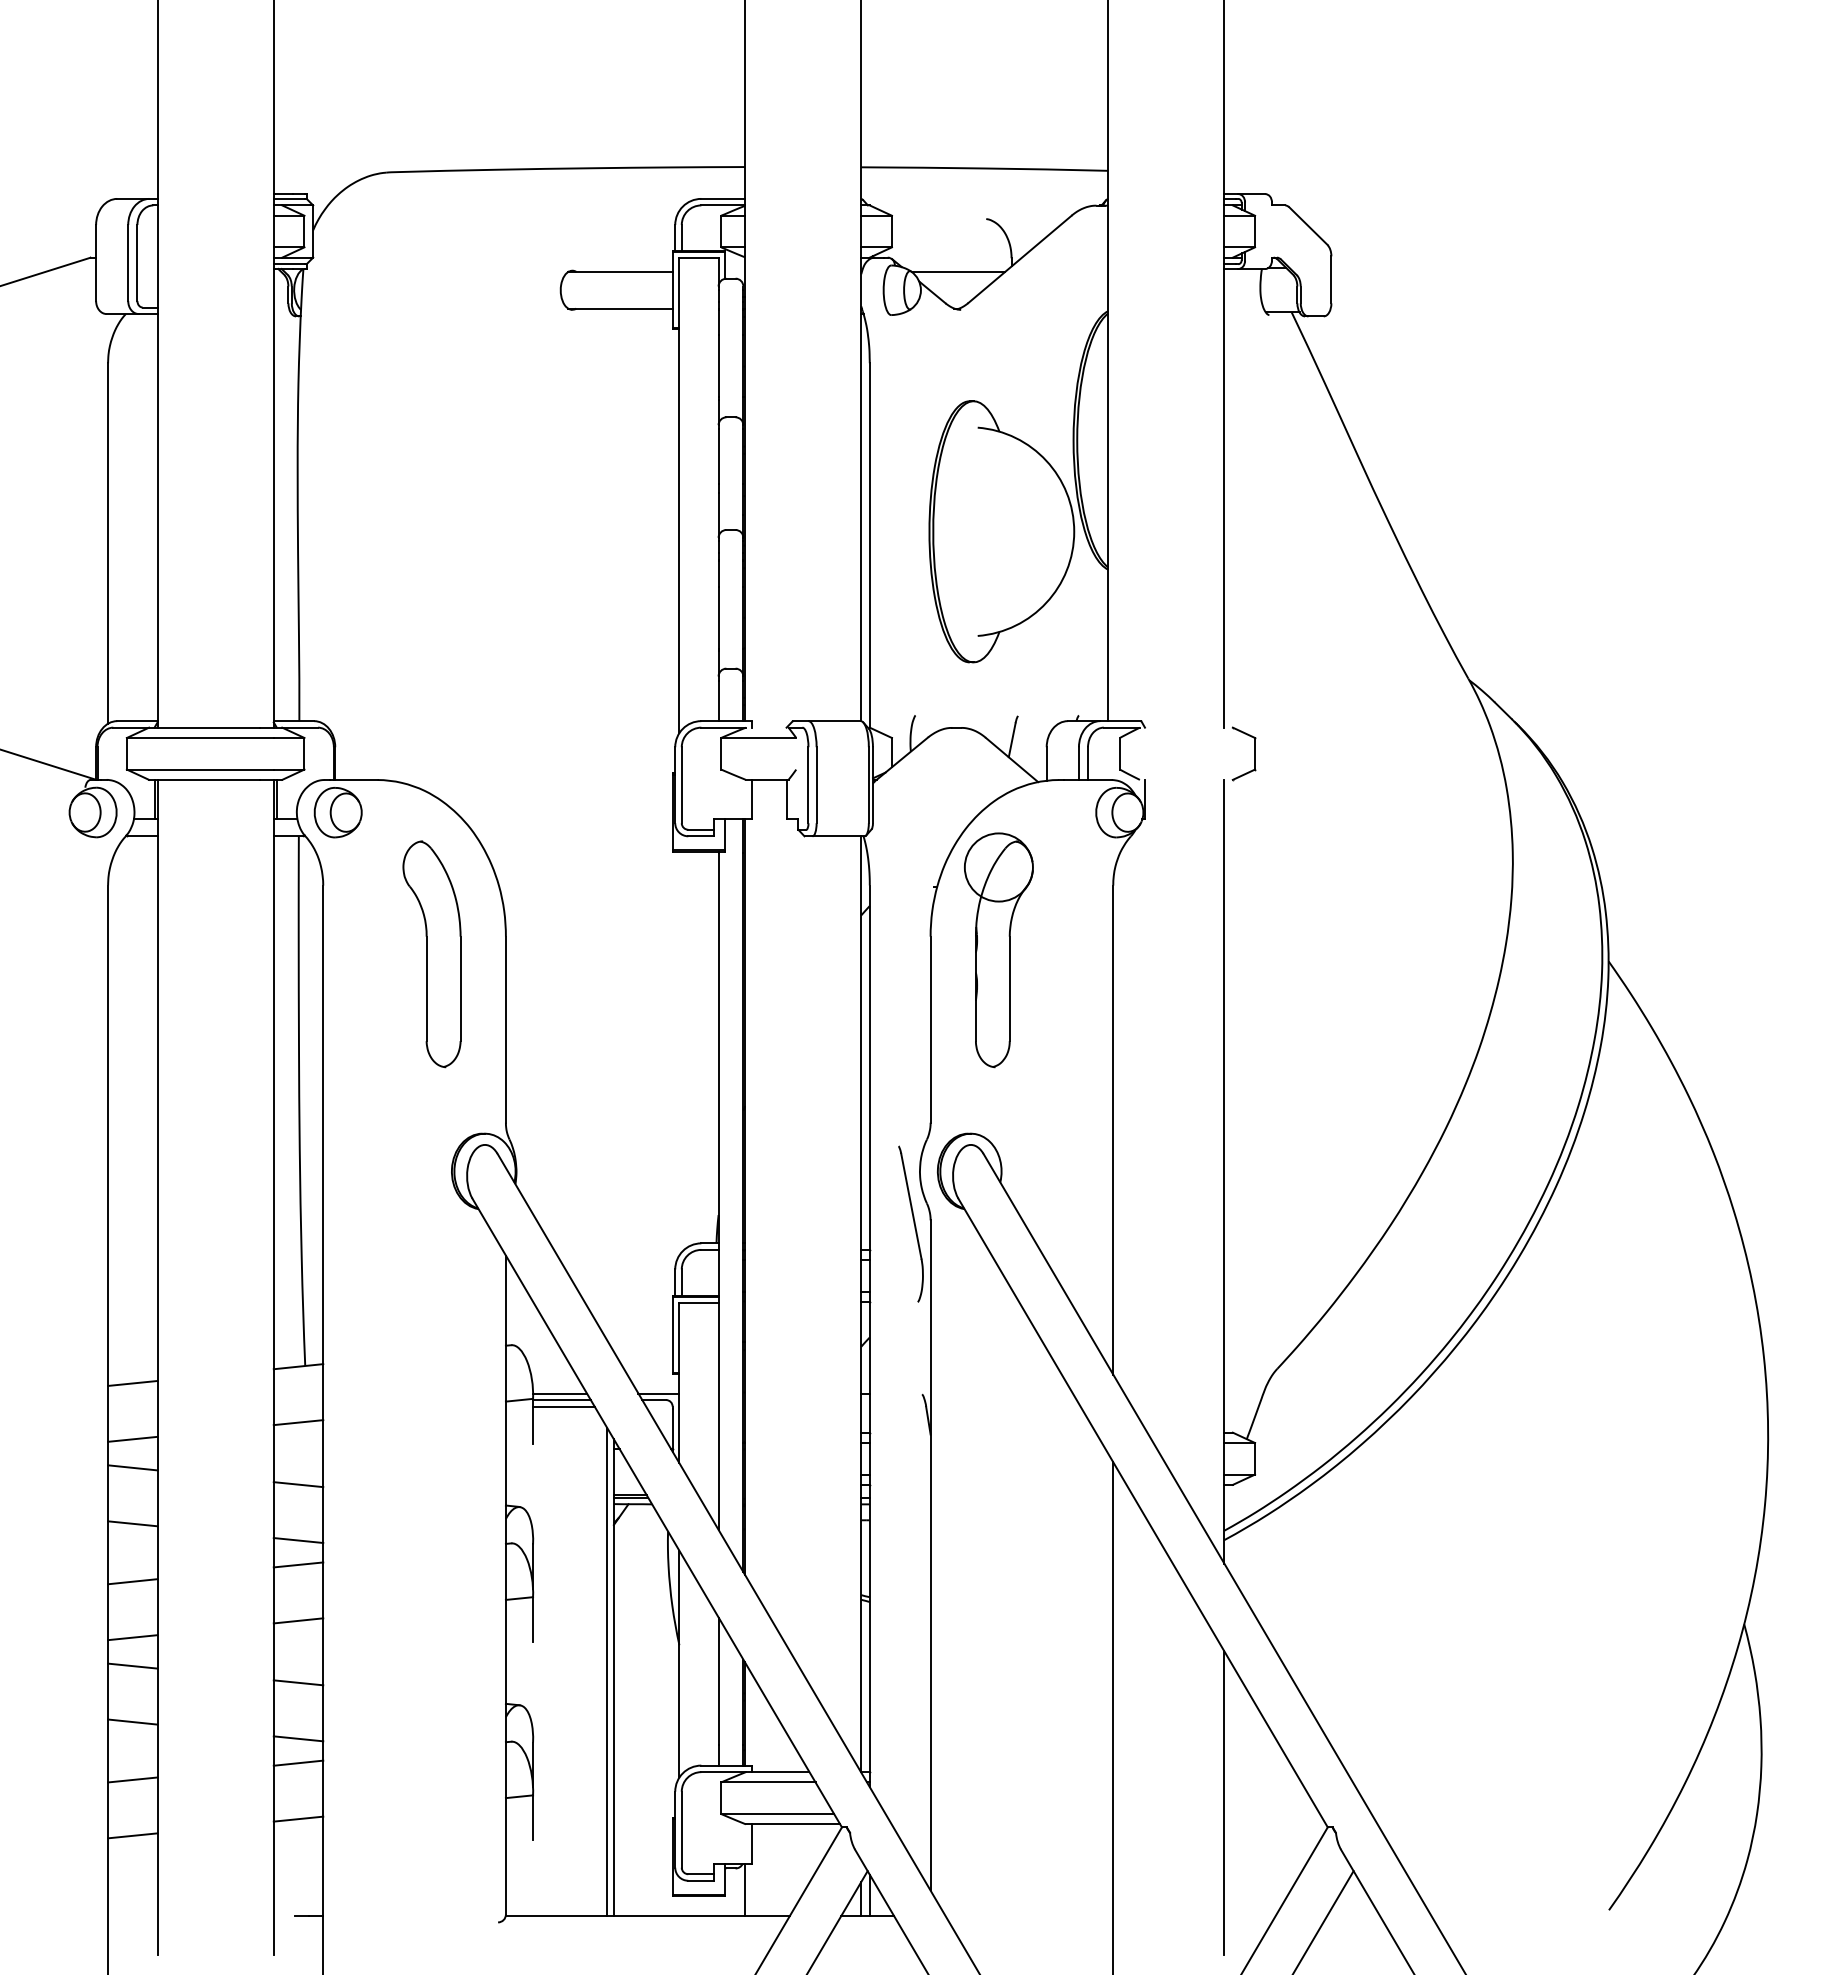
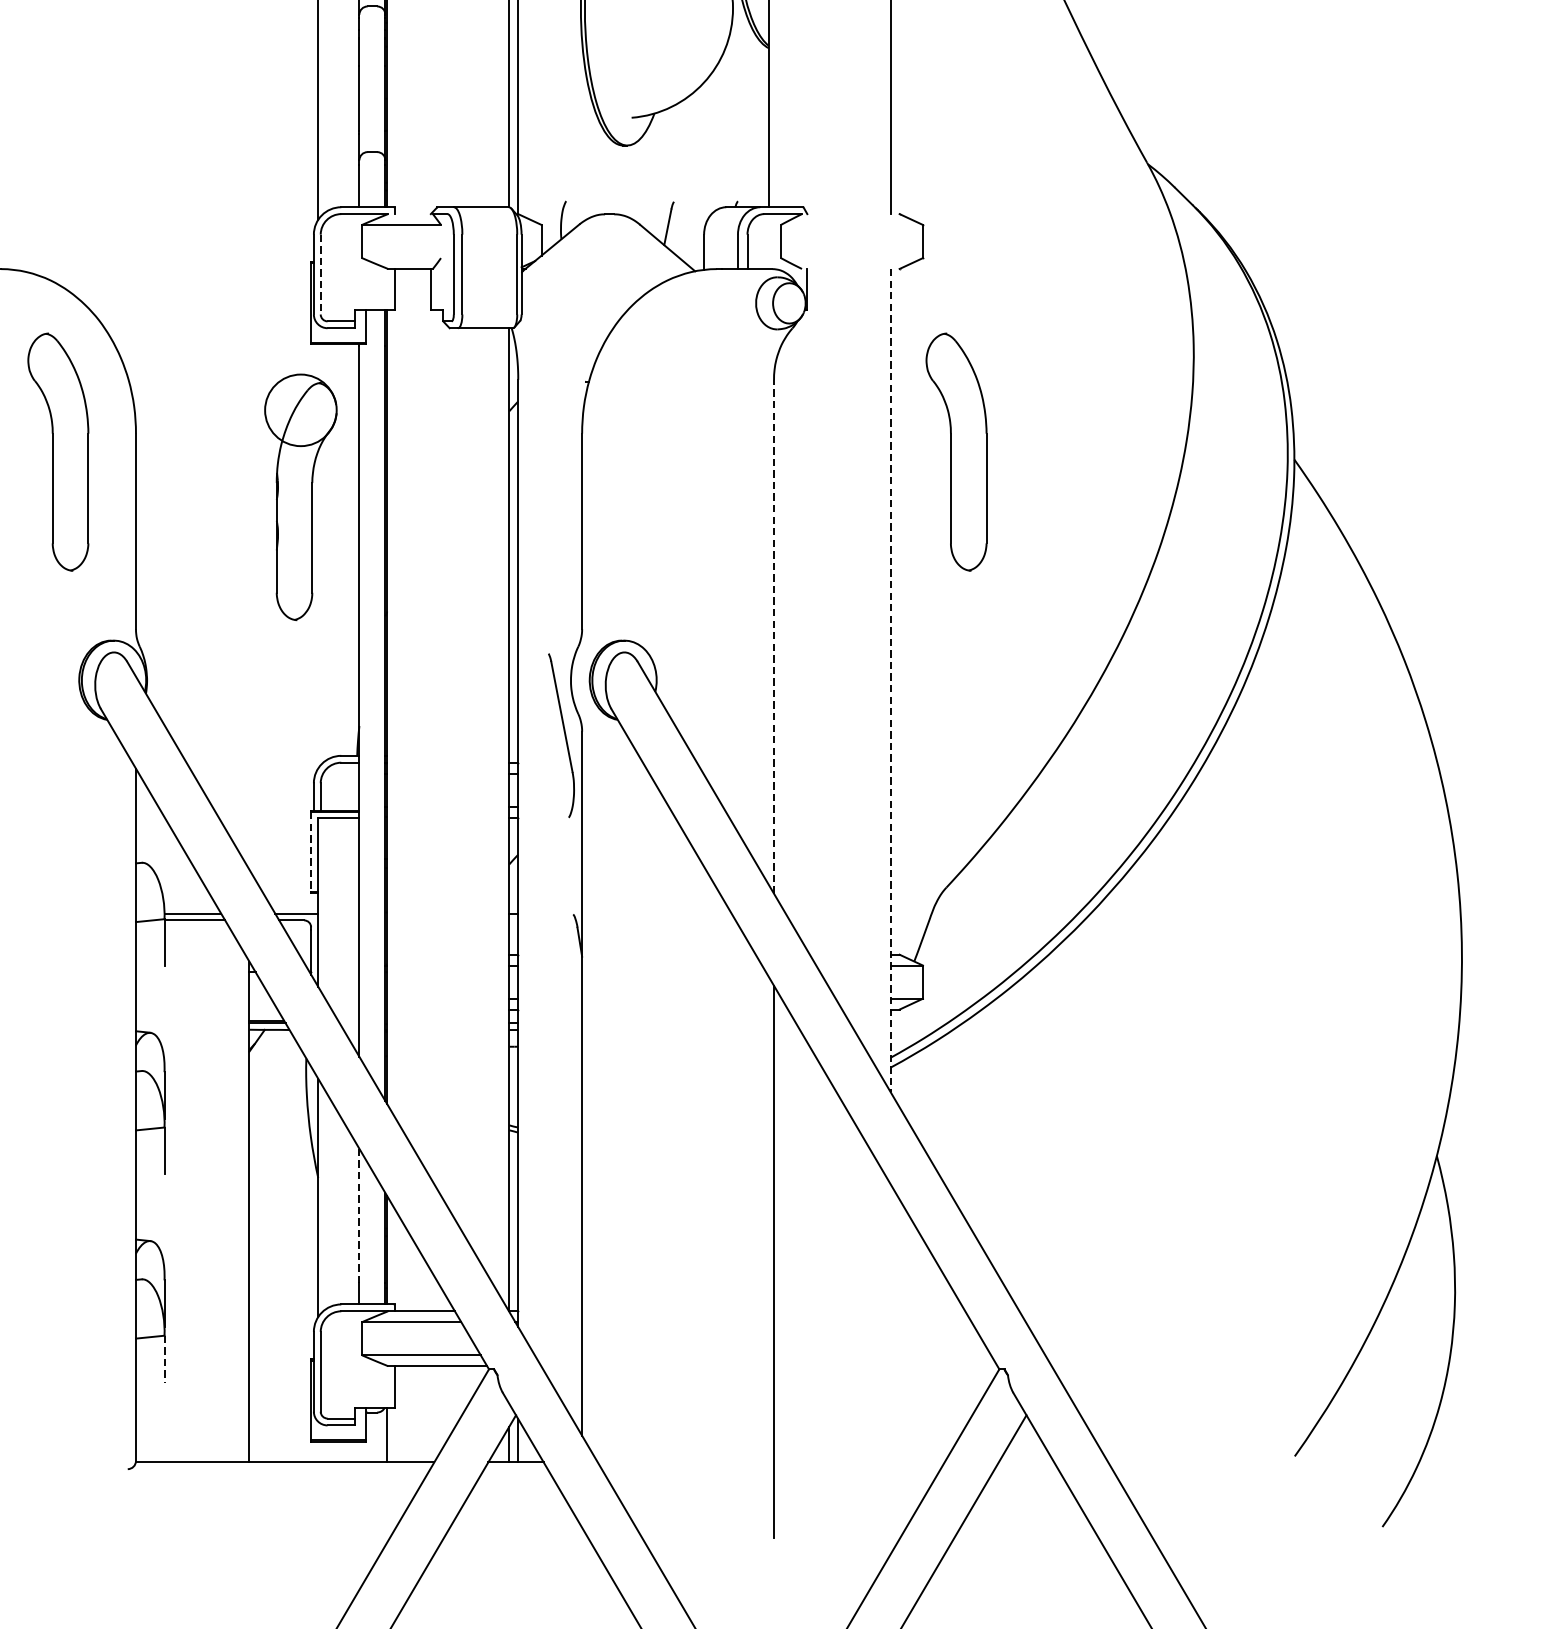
line: (681, 785) -> (320, 274), solid -> dashed
part: (998, 950) -> (300, 497), moved
part: (1286, 954) -> (955, 452), added
line: (1113, 1129) -> (774, 636), solid -> dashed
line: (1224, 1171) -> (890, 680), solid -> dashed
line: (672, 1334) -> (310, 851), solid -> dashed
line: (563, 1407) -> (196, 928), removed
line: (607, 1671) -> (242, 1205), removed
line: (718, 1681) -> (359, 1216), solid -> dashed
line: (1224, 1802) -> (890, 1343), removed
line: (533, 1818) -> (164, 1360), solid -> dashed

